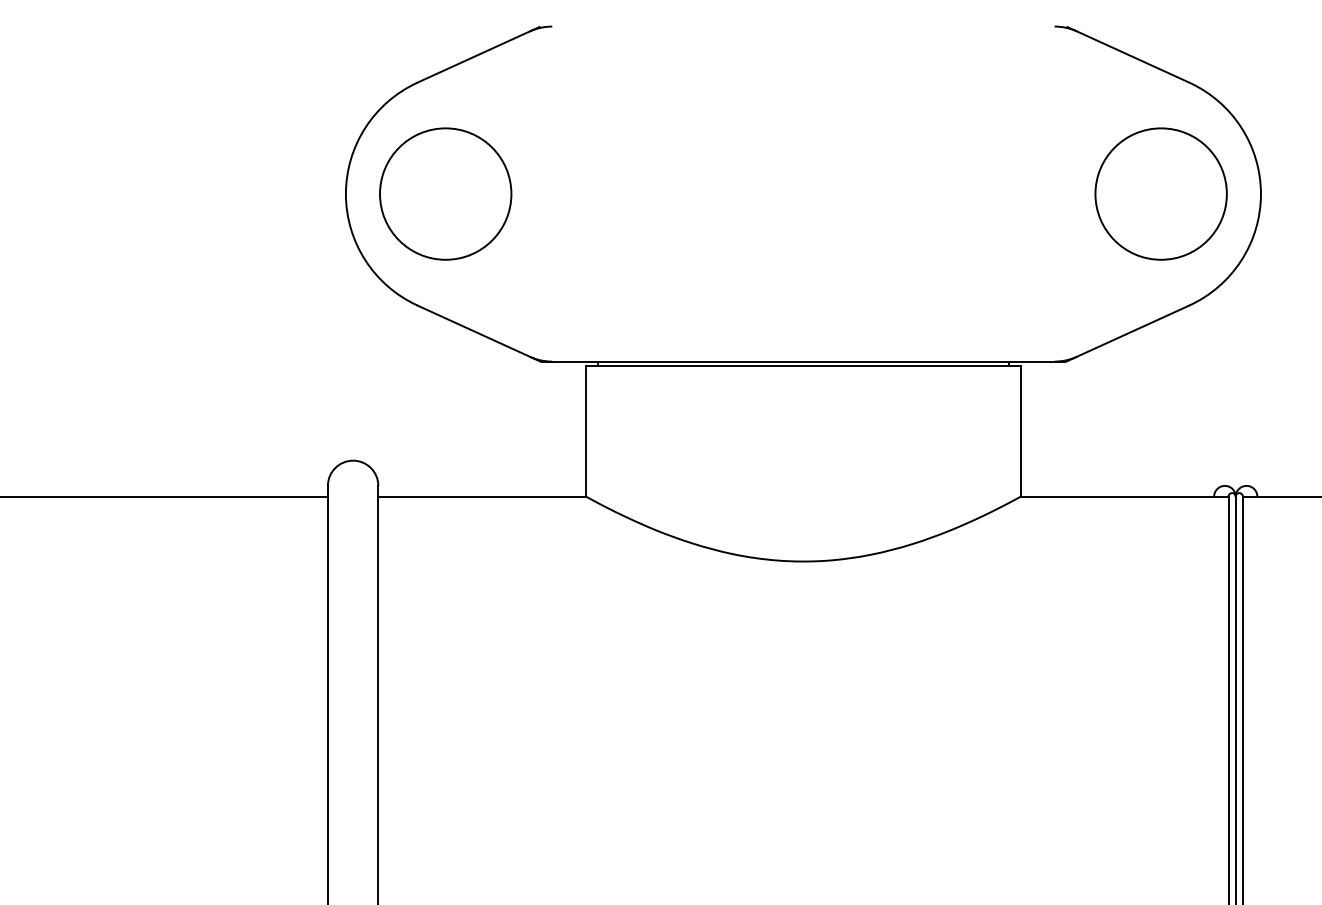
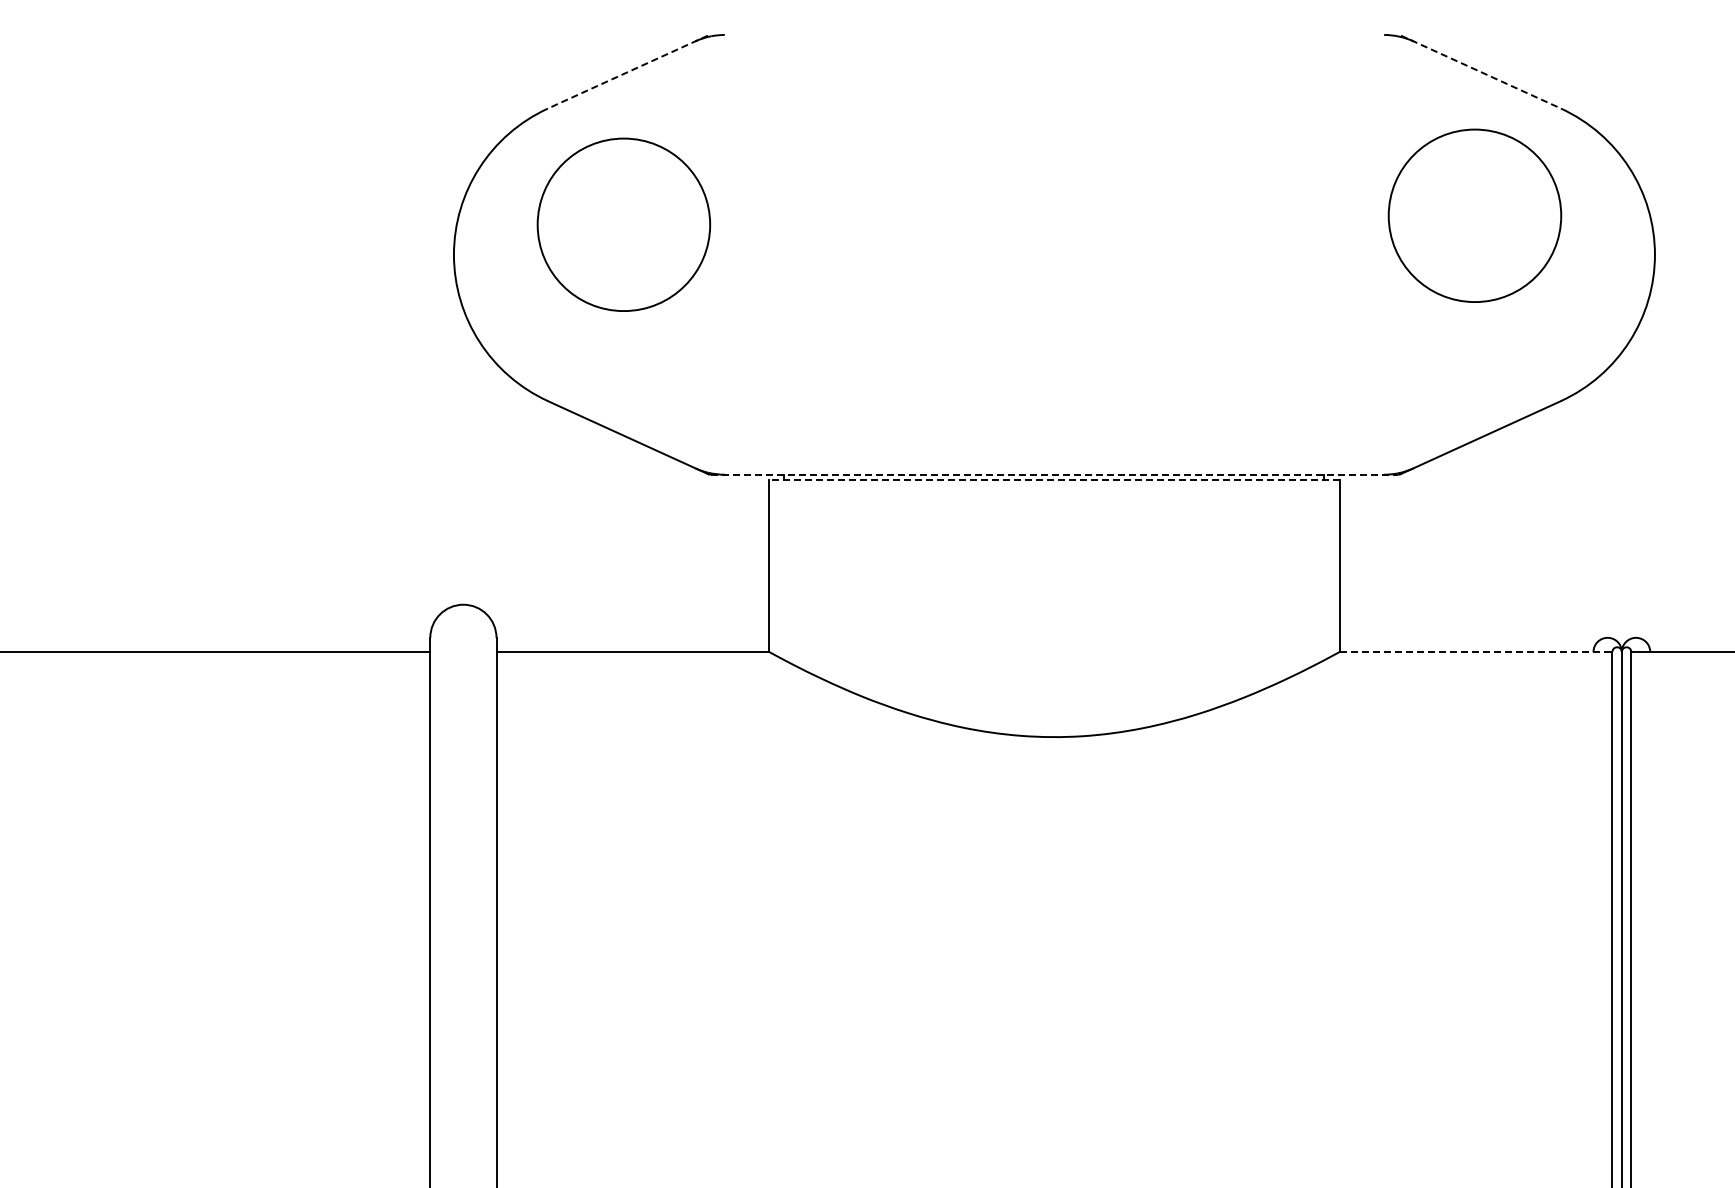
line: (478, 55) -> (627, 72), solid -> dashed
line: (1128, 55) -> (1480, 72), solid -> dashed
circle: (445, 193) -> (623, 224), moved
circle: (1160, 193) -> (1474, 215), moved
line: (803, 361) -> (1054, 474), solid -> dashed
line: (802, 366) -> (1053, 480), solid -> dashed
line: (1124, 497) -> (1476, 652), solid -> dashed

